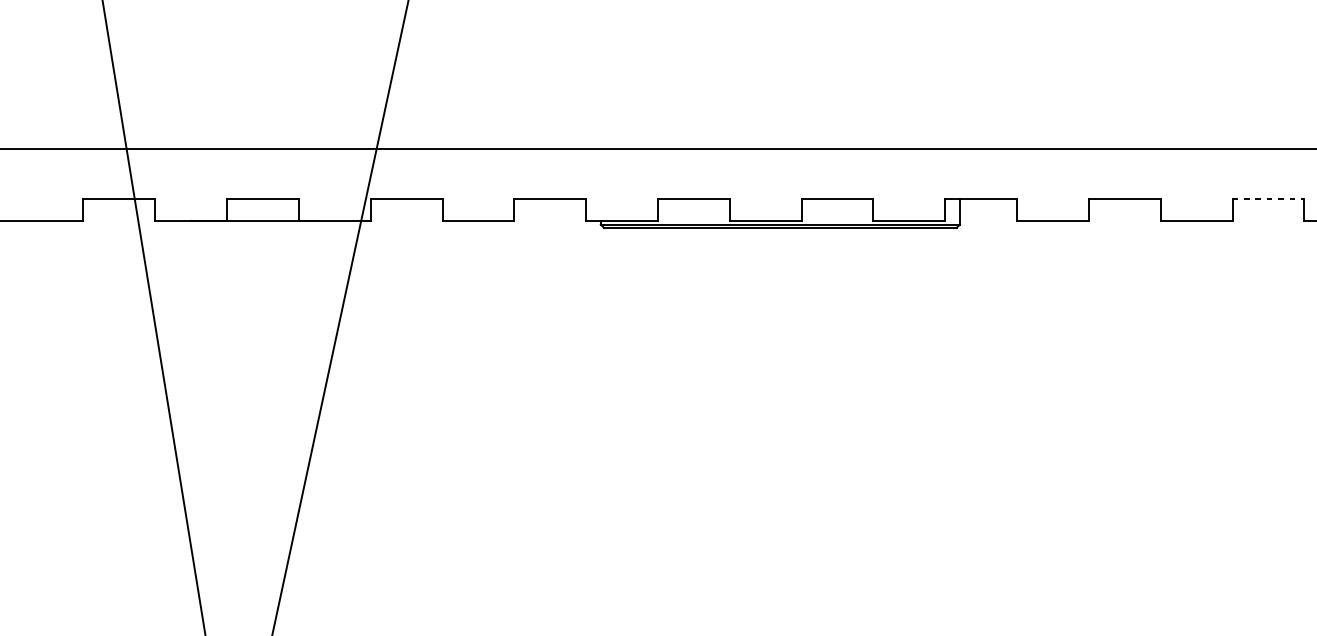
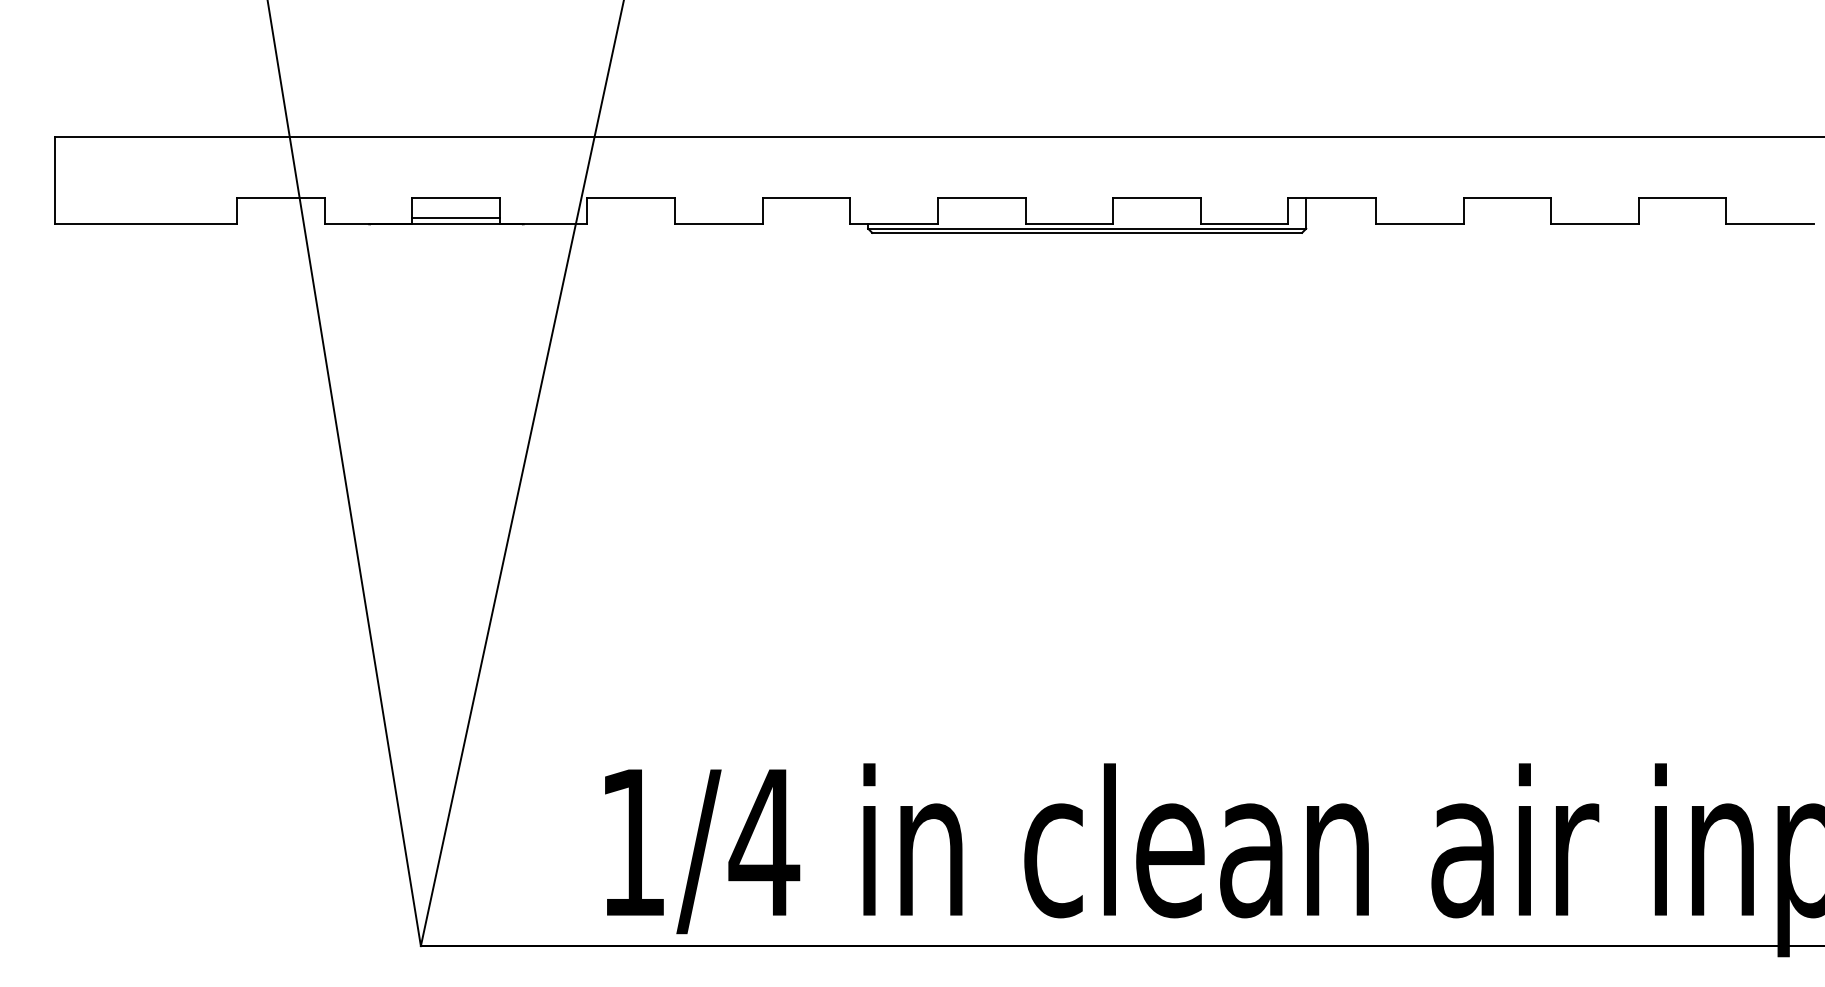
line: (1268, 199) -> (1682, 197), dashed -> solid
line: (262, 216) -> (455, 218), added

